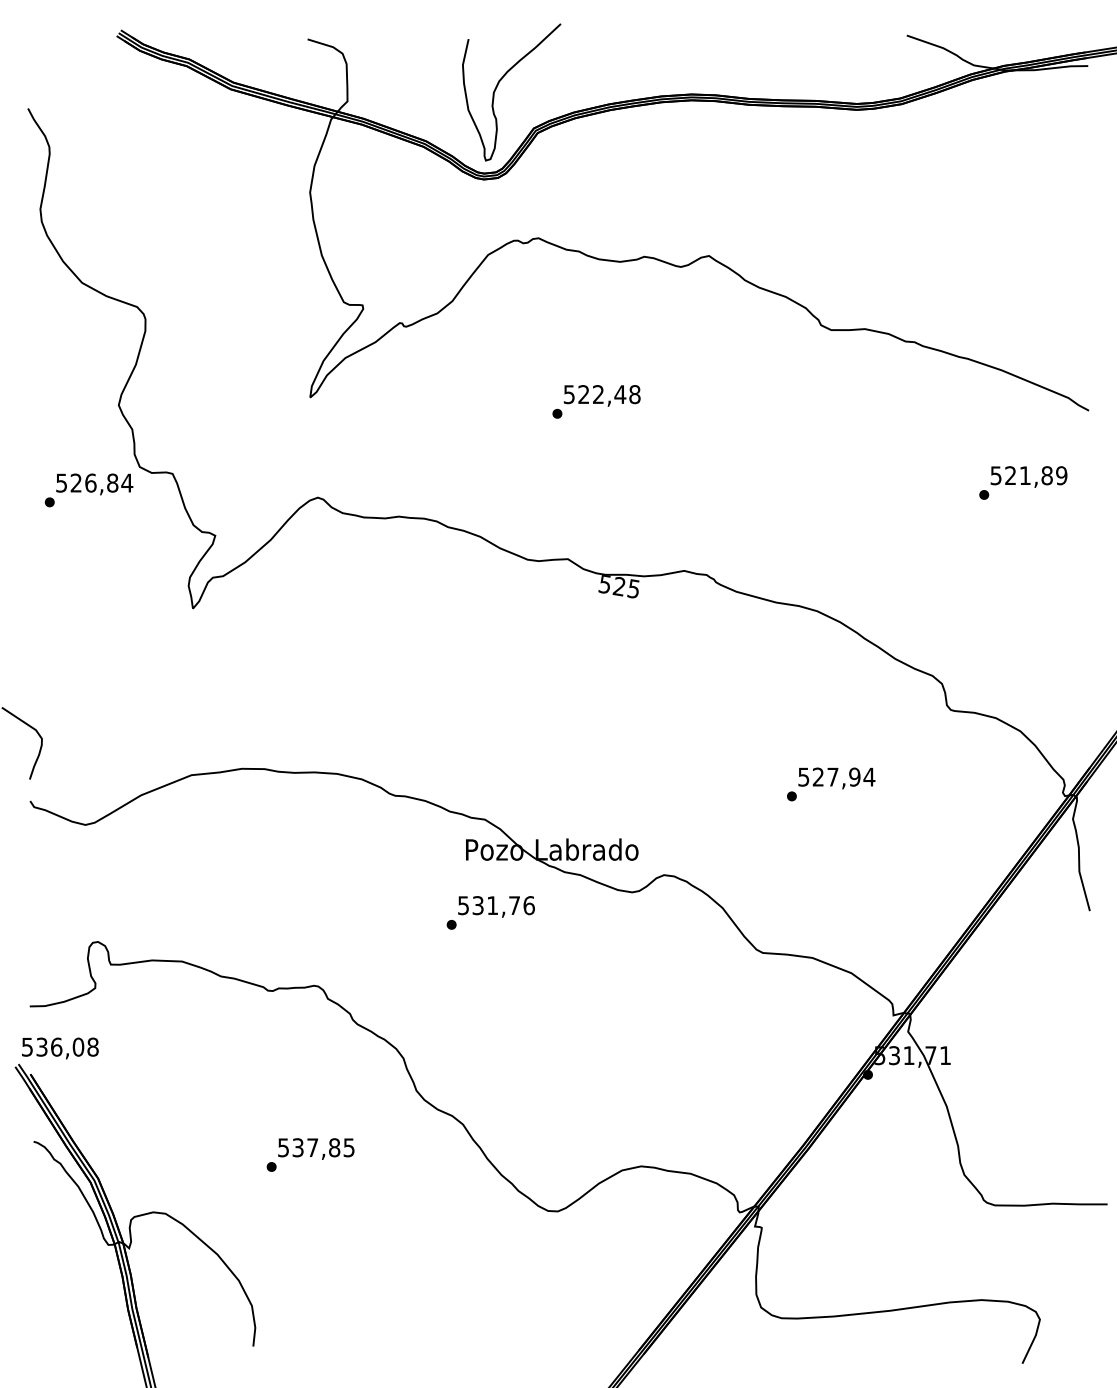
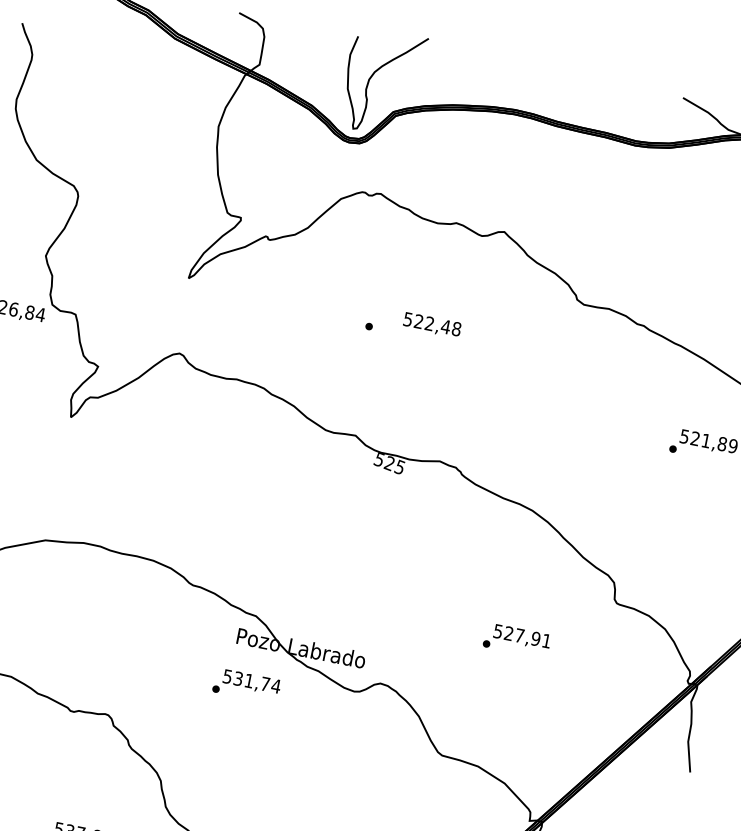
text: (601, 395) -> (431, 324), moved
text: (869, 776) -> (546, 640), 527,94 -> 527,91
text: (529, 905) -> (276, 686), 531,76 -> 531,74

